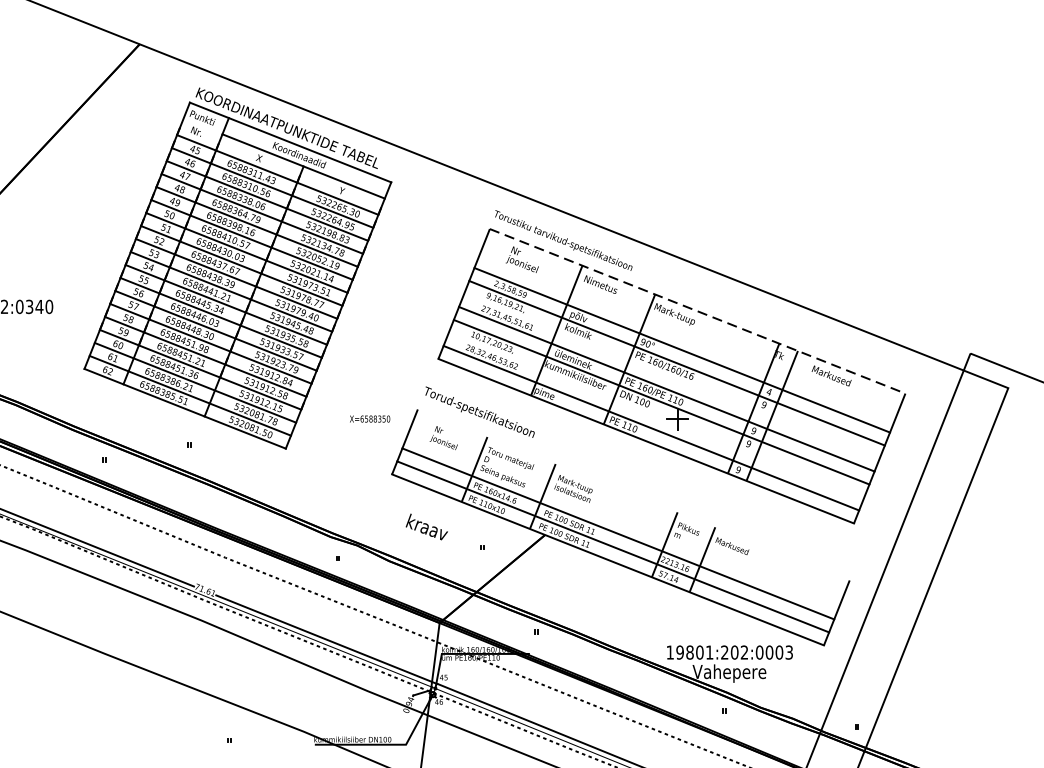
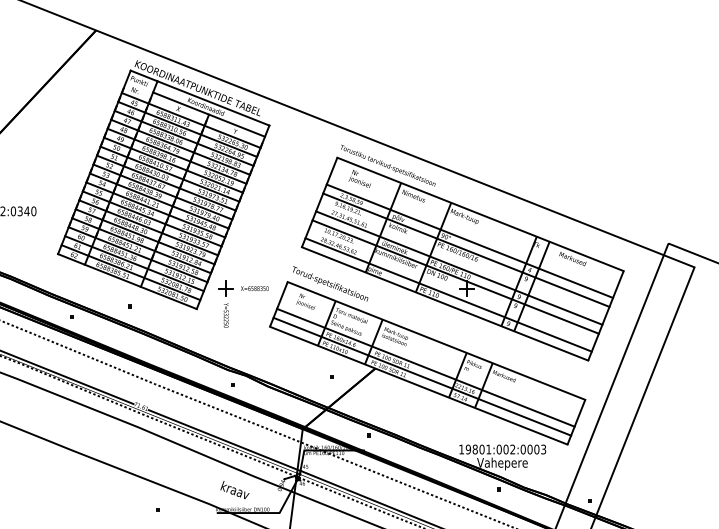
line: (697, 311) -> (480, 214), dashed -> solid
part: (327, 440) -> (225, 303), added
line: (633, 494) -> (436, 340), added
text: (426, 526) -> (234, 489), moved
text: (723, 652) -> (498, 449), 19801:202:0003 -> 19801:002:0003

